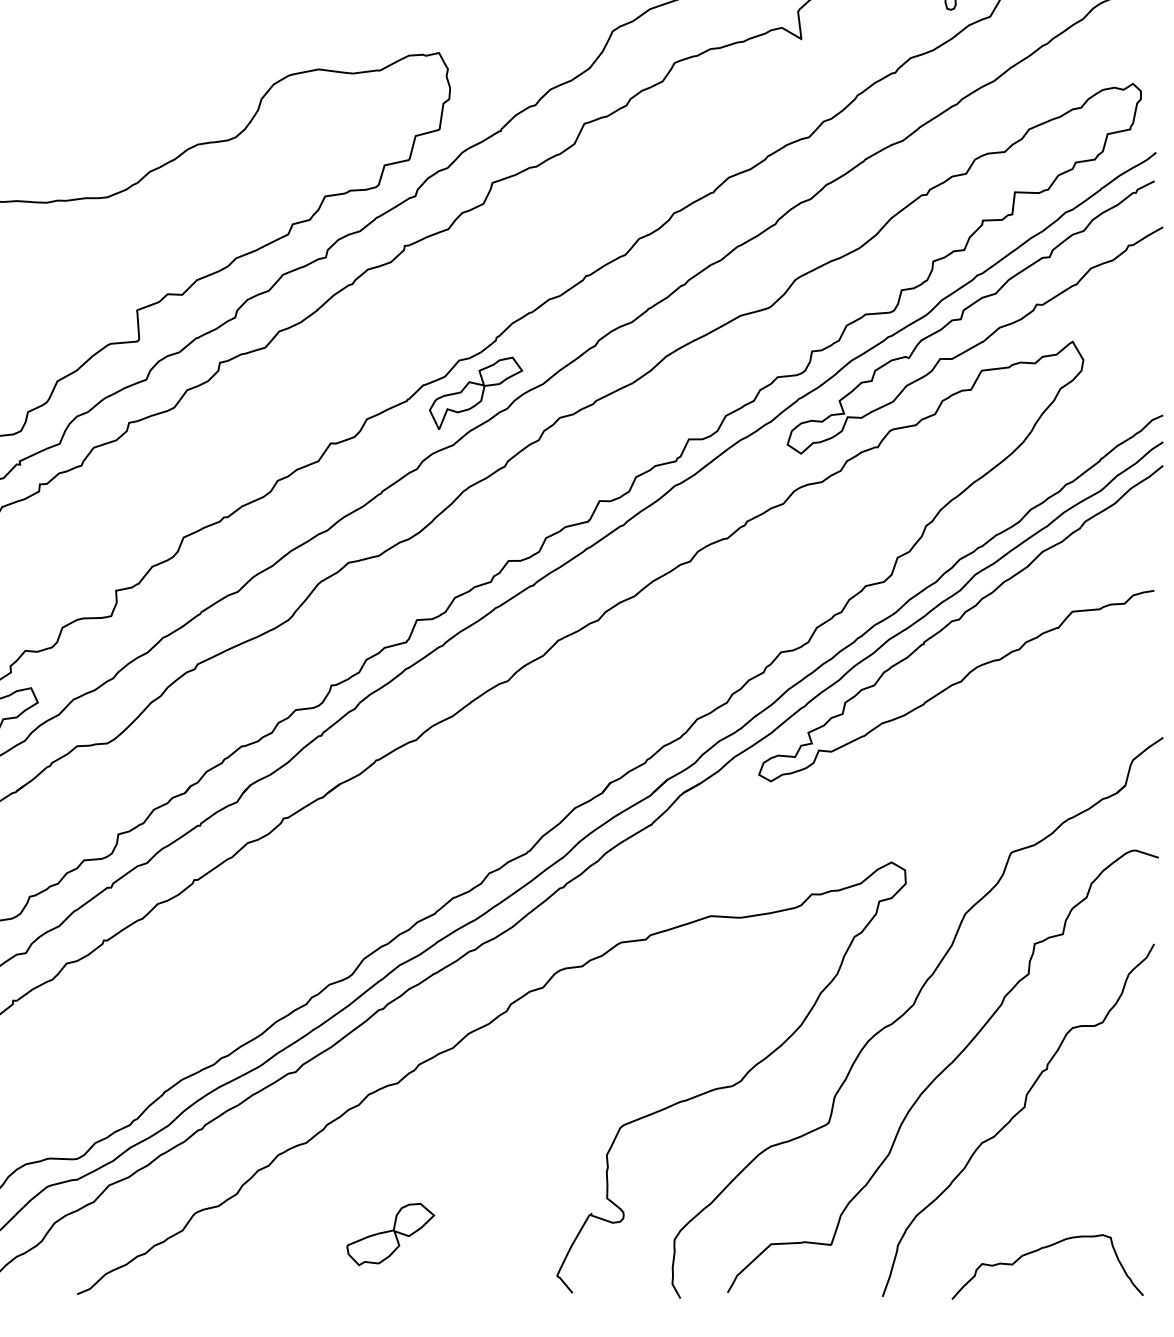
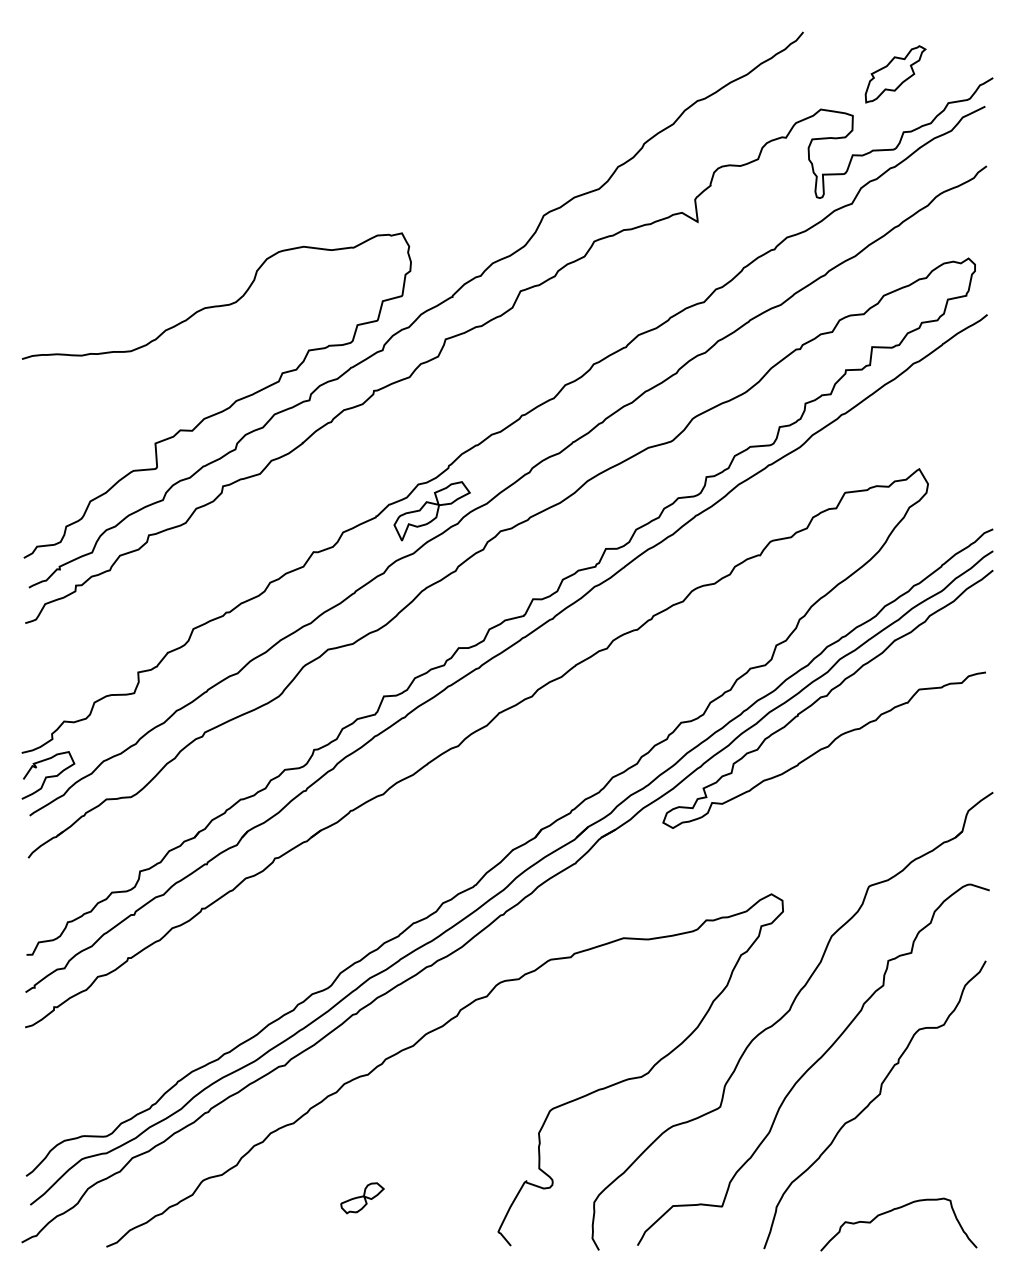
curve: (970, 307) -> (835, 441), removed
part: (390, 1235) -> (362, 1198), size x0.6

